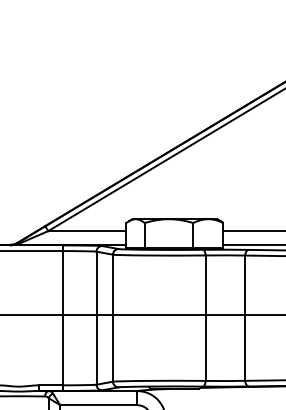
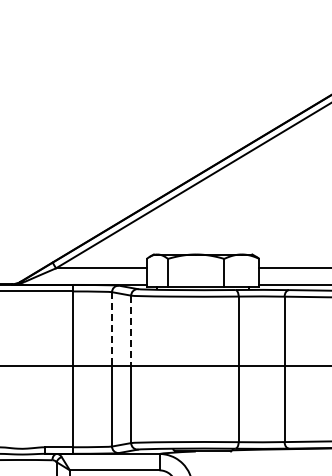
line: (96, 283) -> (112, 329), solid -> dashed
line: (113, 285) -> (131, 331), solid -> dashed

